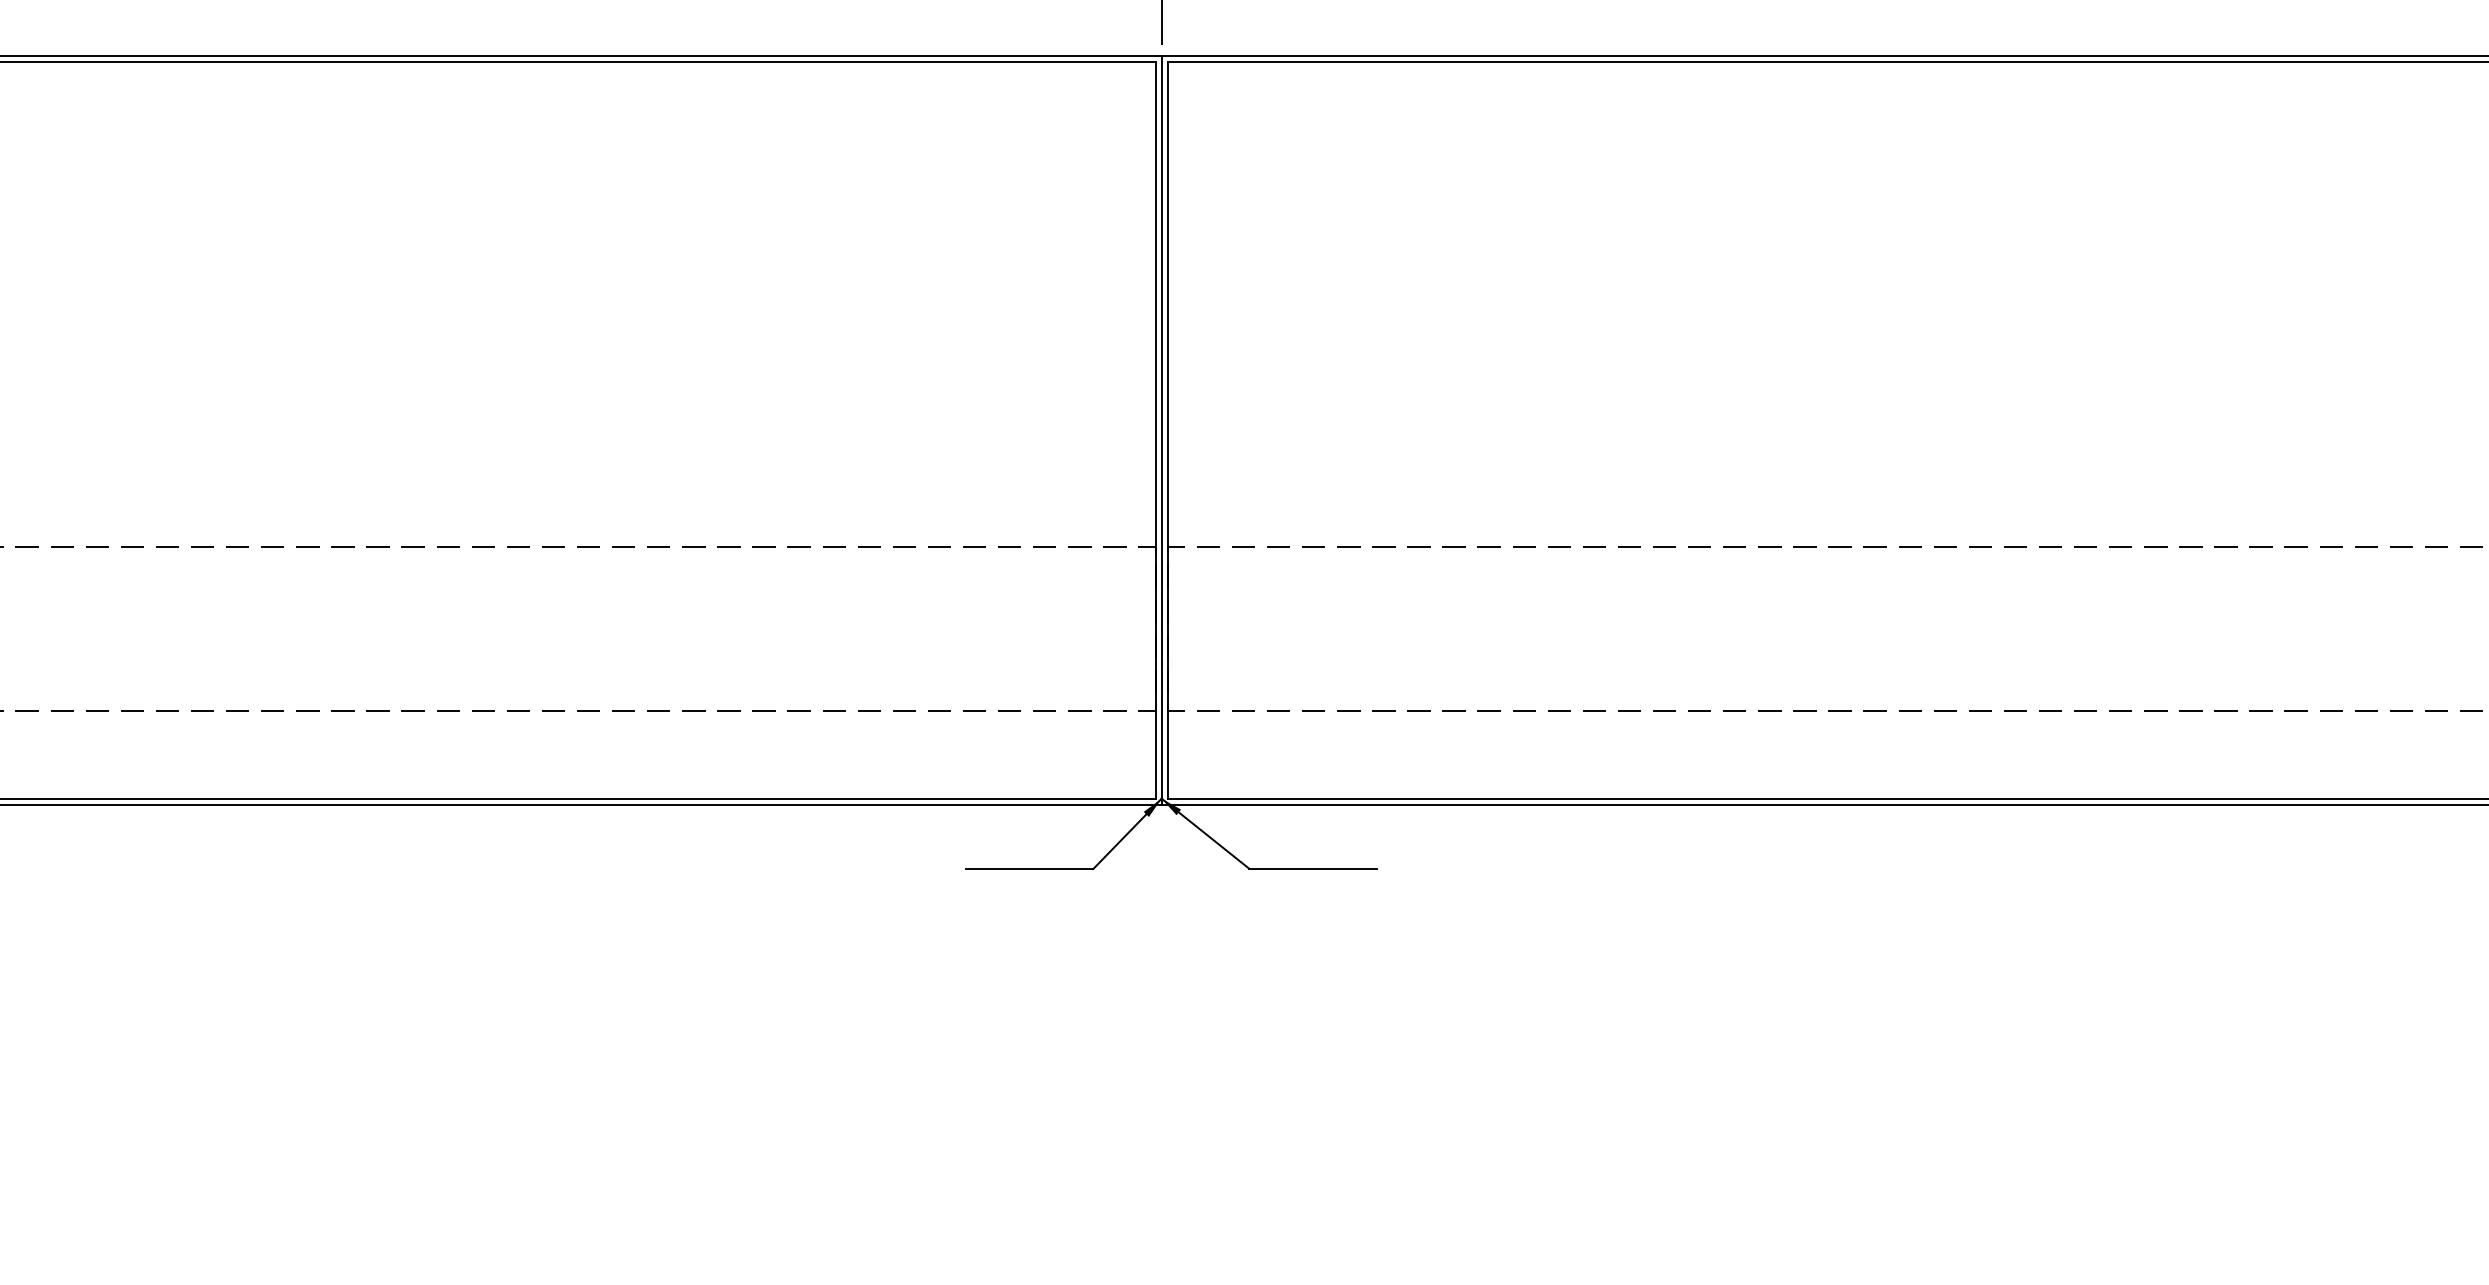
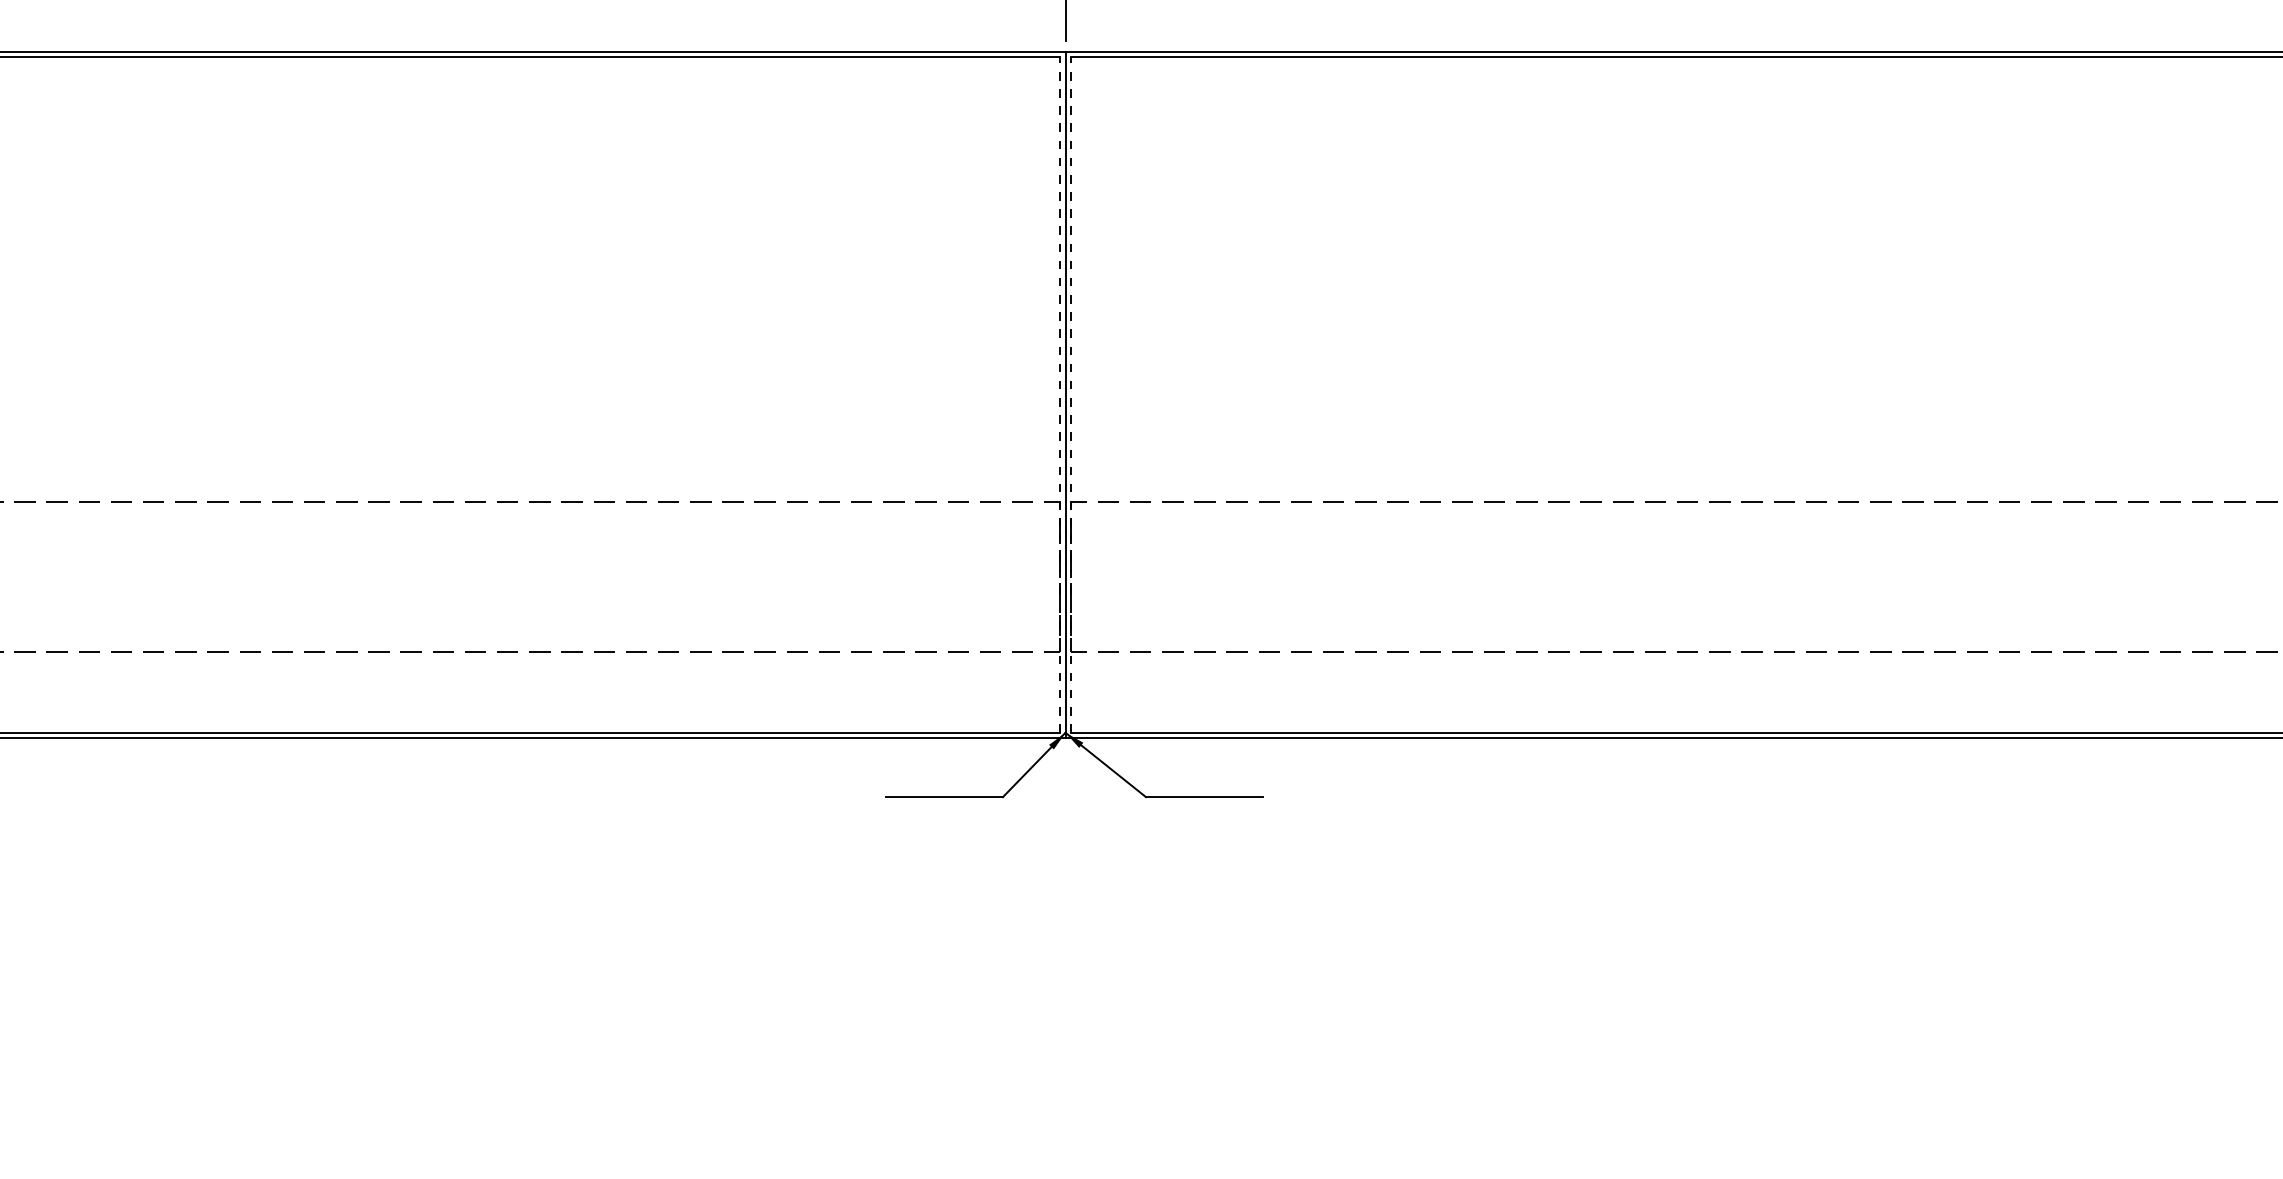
line: (1156, 429) -> (1060, 394), solid -> dashed
line: (1167, 429) -> (1070, 394), solid -> dashed

